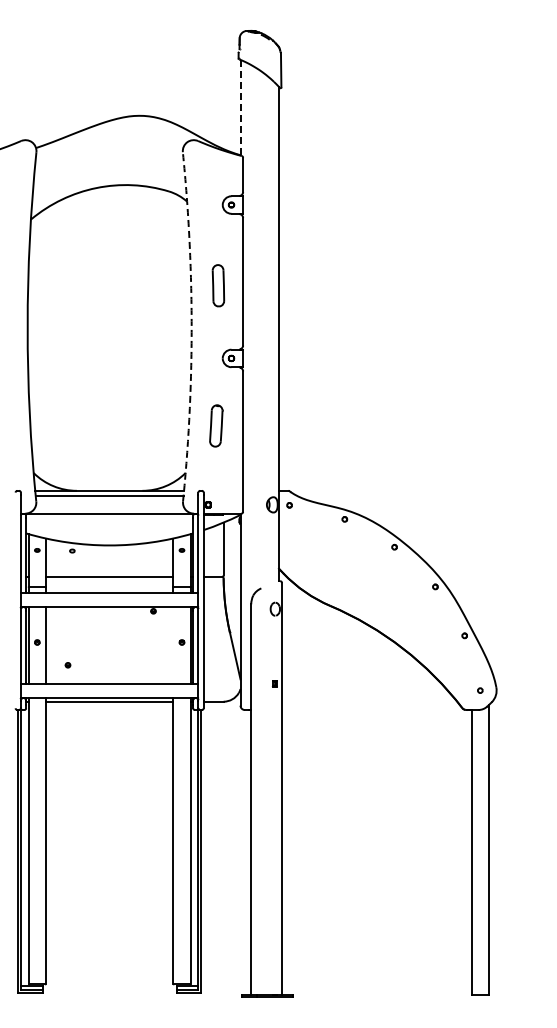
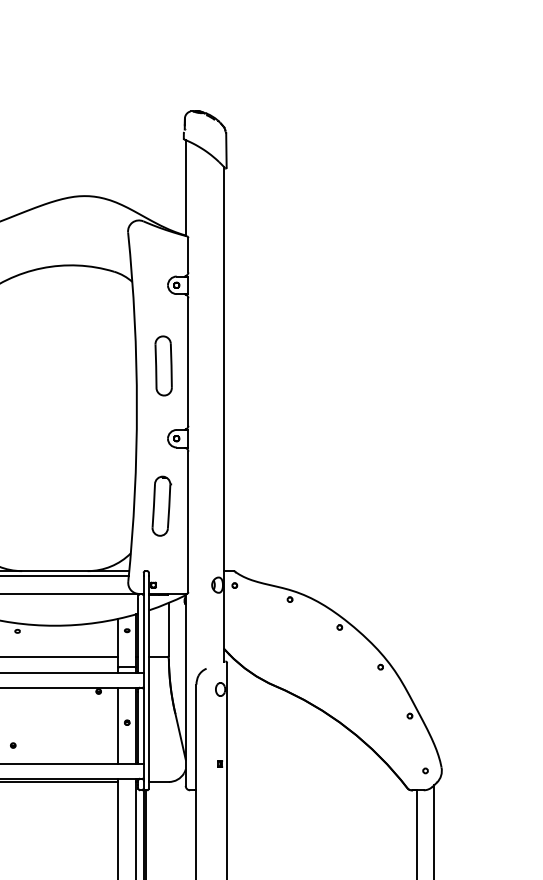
line: (240, 107) -> (185, 187), dashed -> solid
part: (218, 285) -> (163, 365), size x1.43
arc: (191, 326) -> (136, 406), dashed -> solid
part: (216, 425) -> (161, 505), size x1.43
line: (173, 645) -> (118, 725), added

